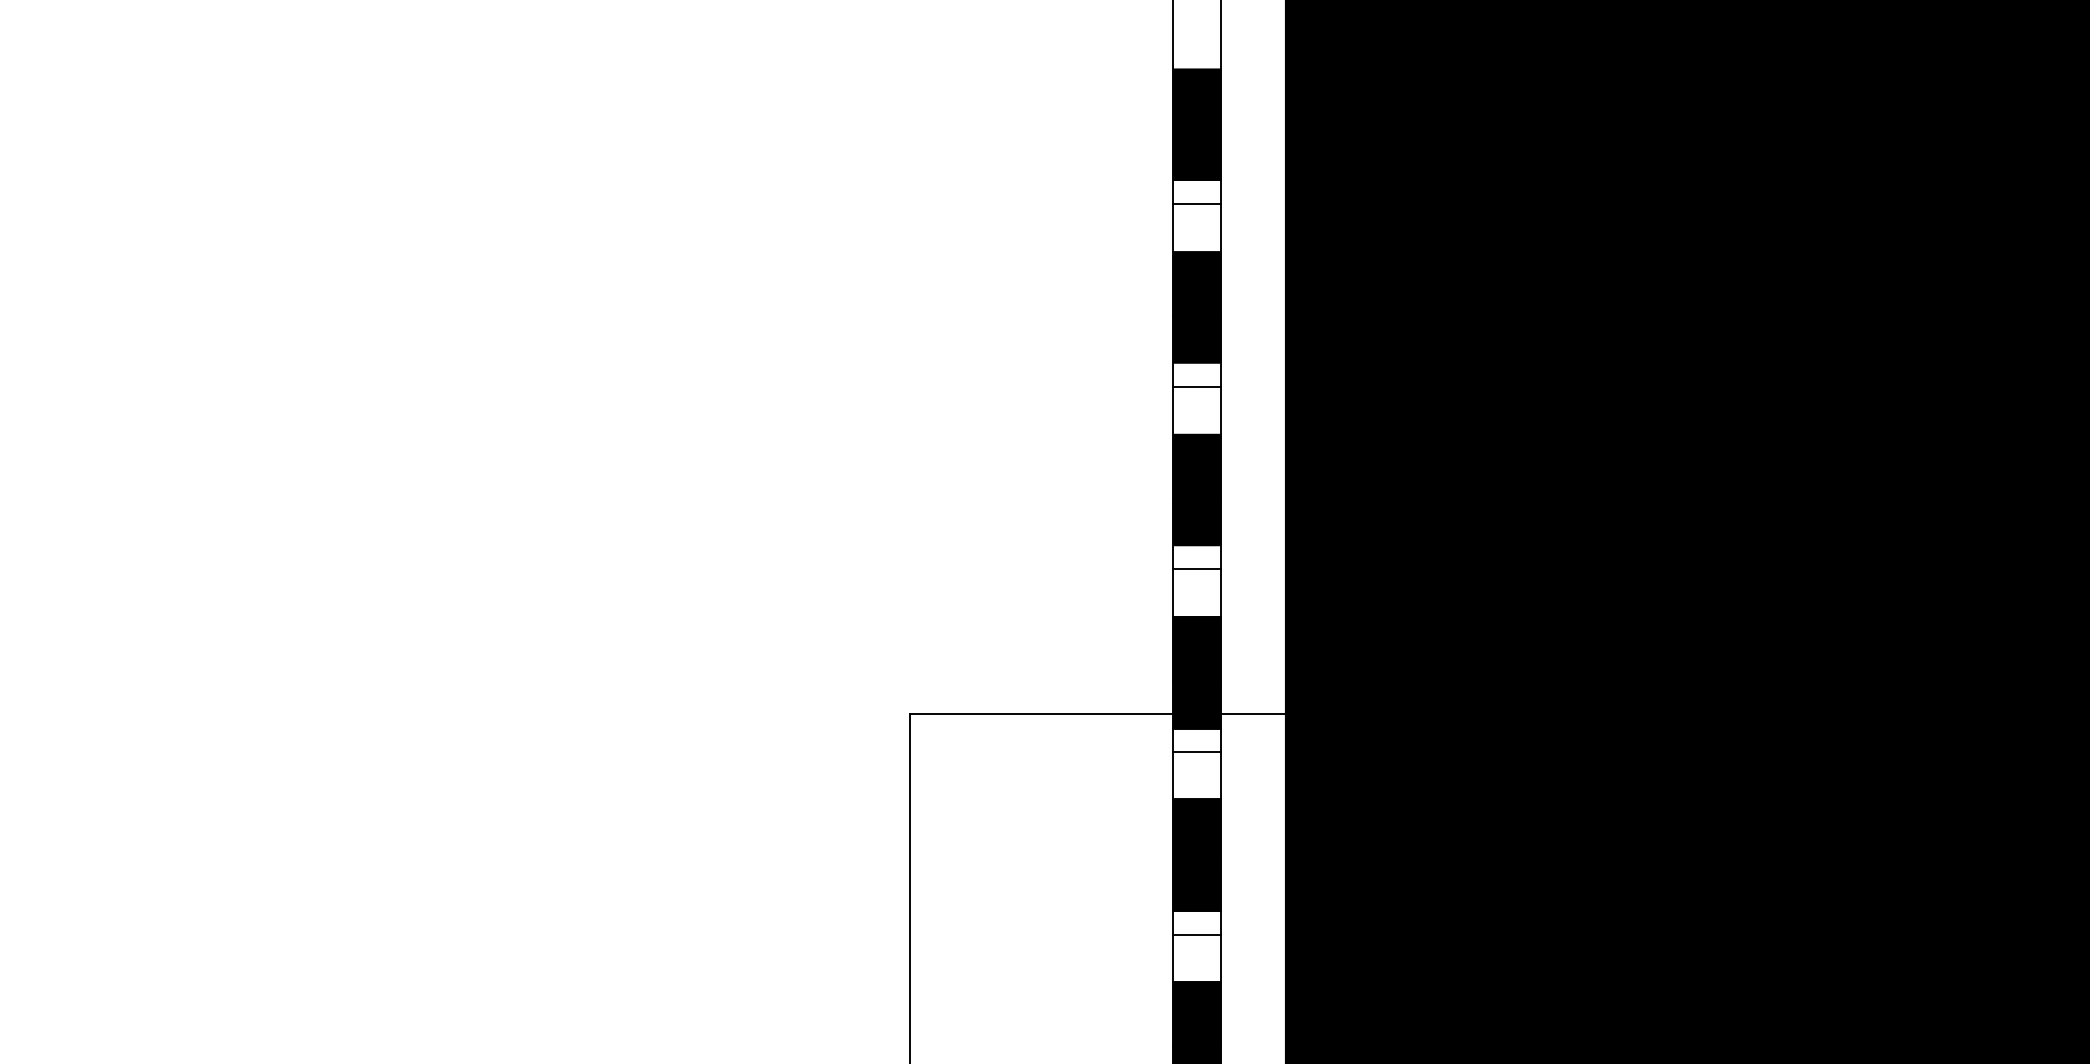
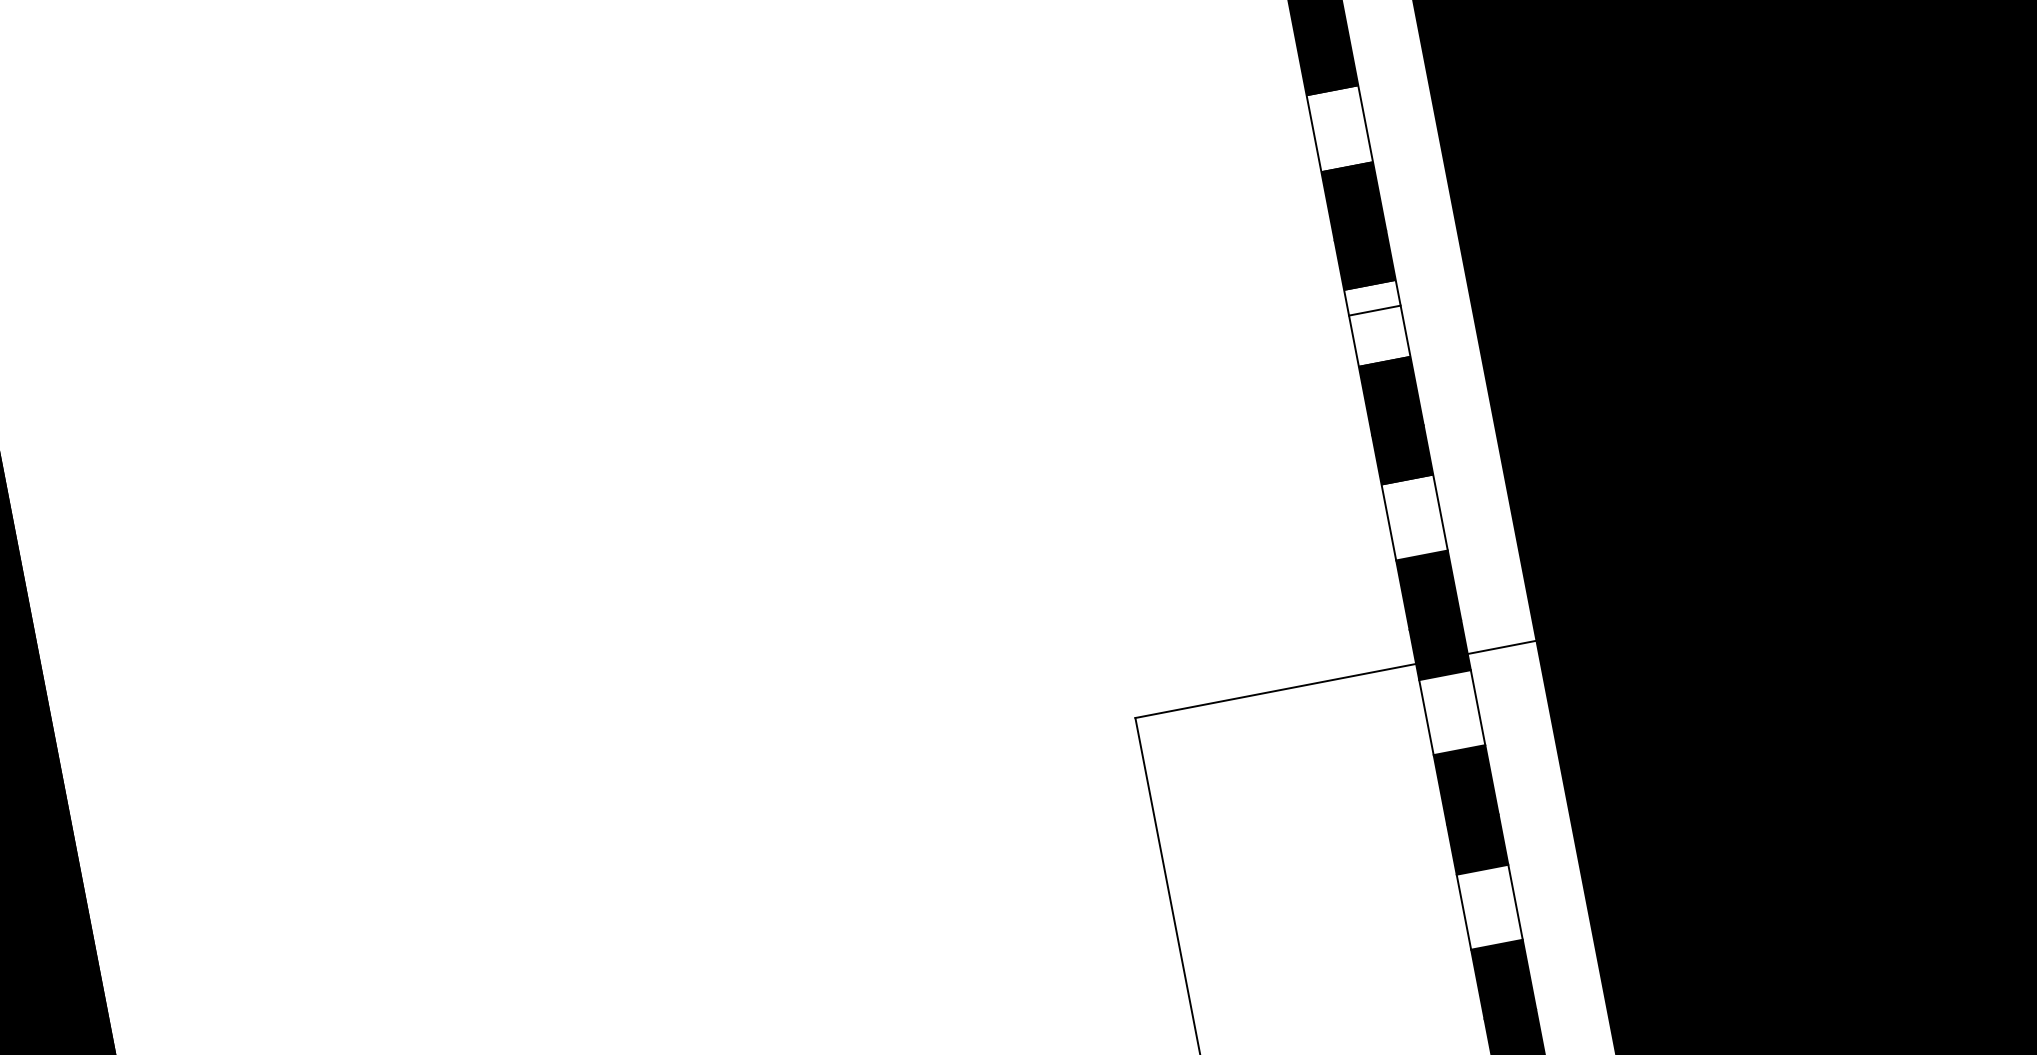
line: (1196, 204) -> (1336, 116), removed
line: (1196, 569) -> (1411, 505), removed
line: (1196, 751) -> (1449, 699), removed
line: (1196, 934) -> (1486, 894), removed

